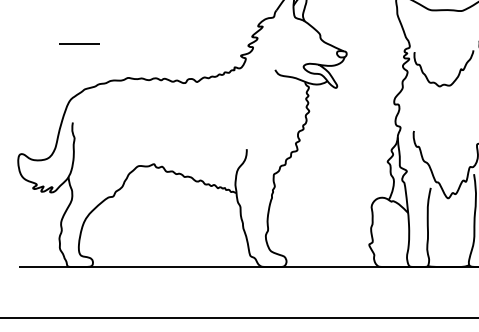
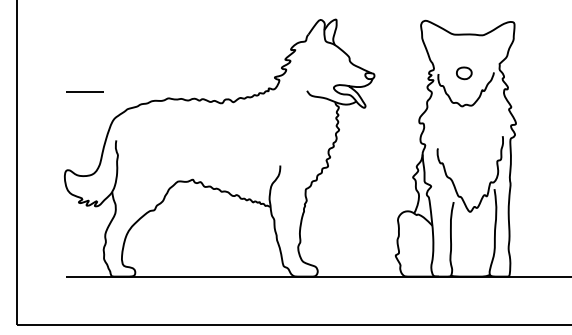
line: (79, 43) -> (84, 91), moved
part: (442, 51) -> (464, 73), added

